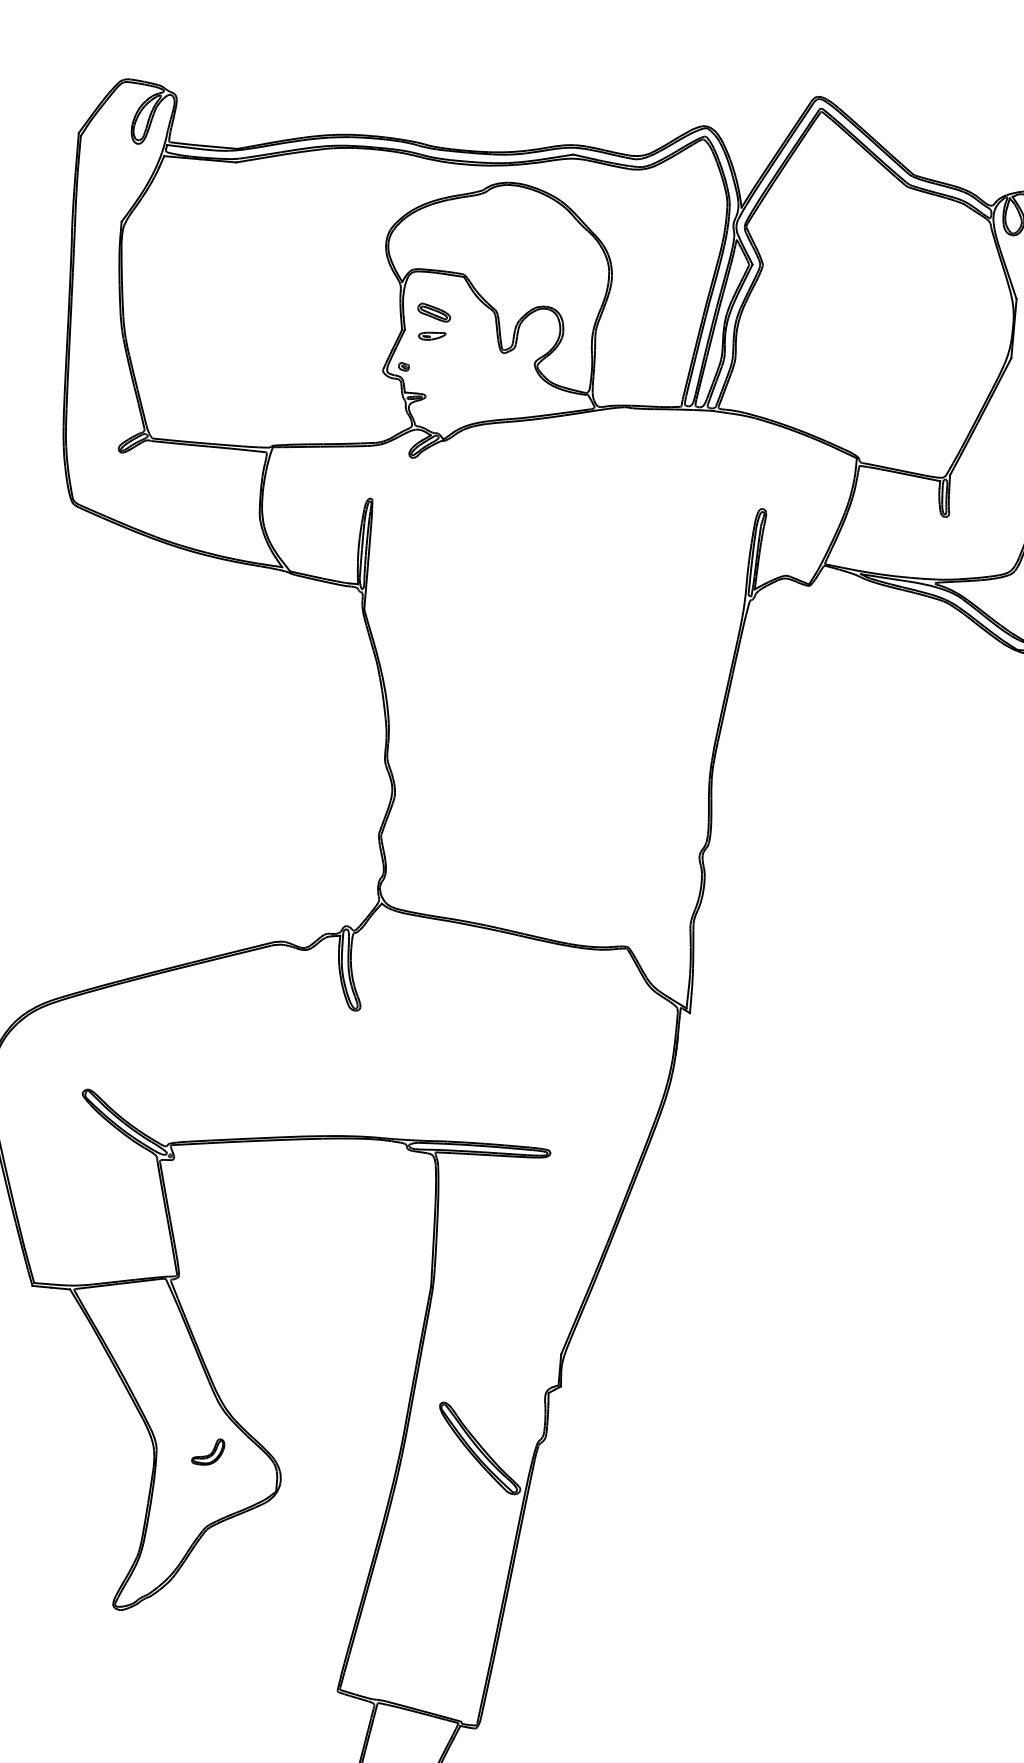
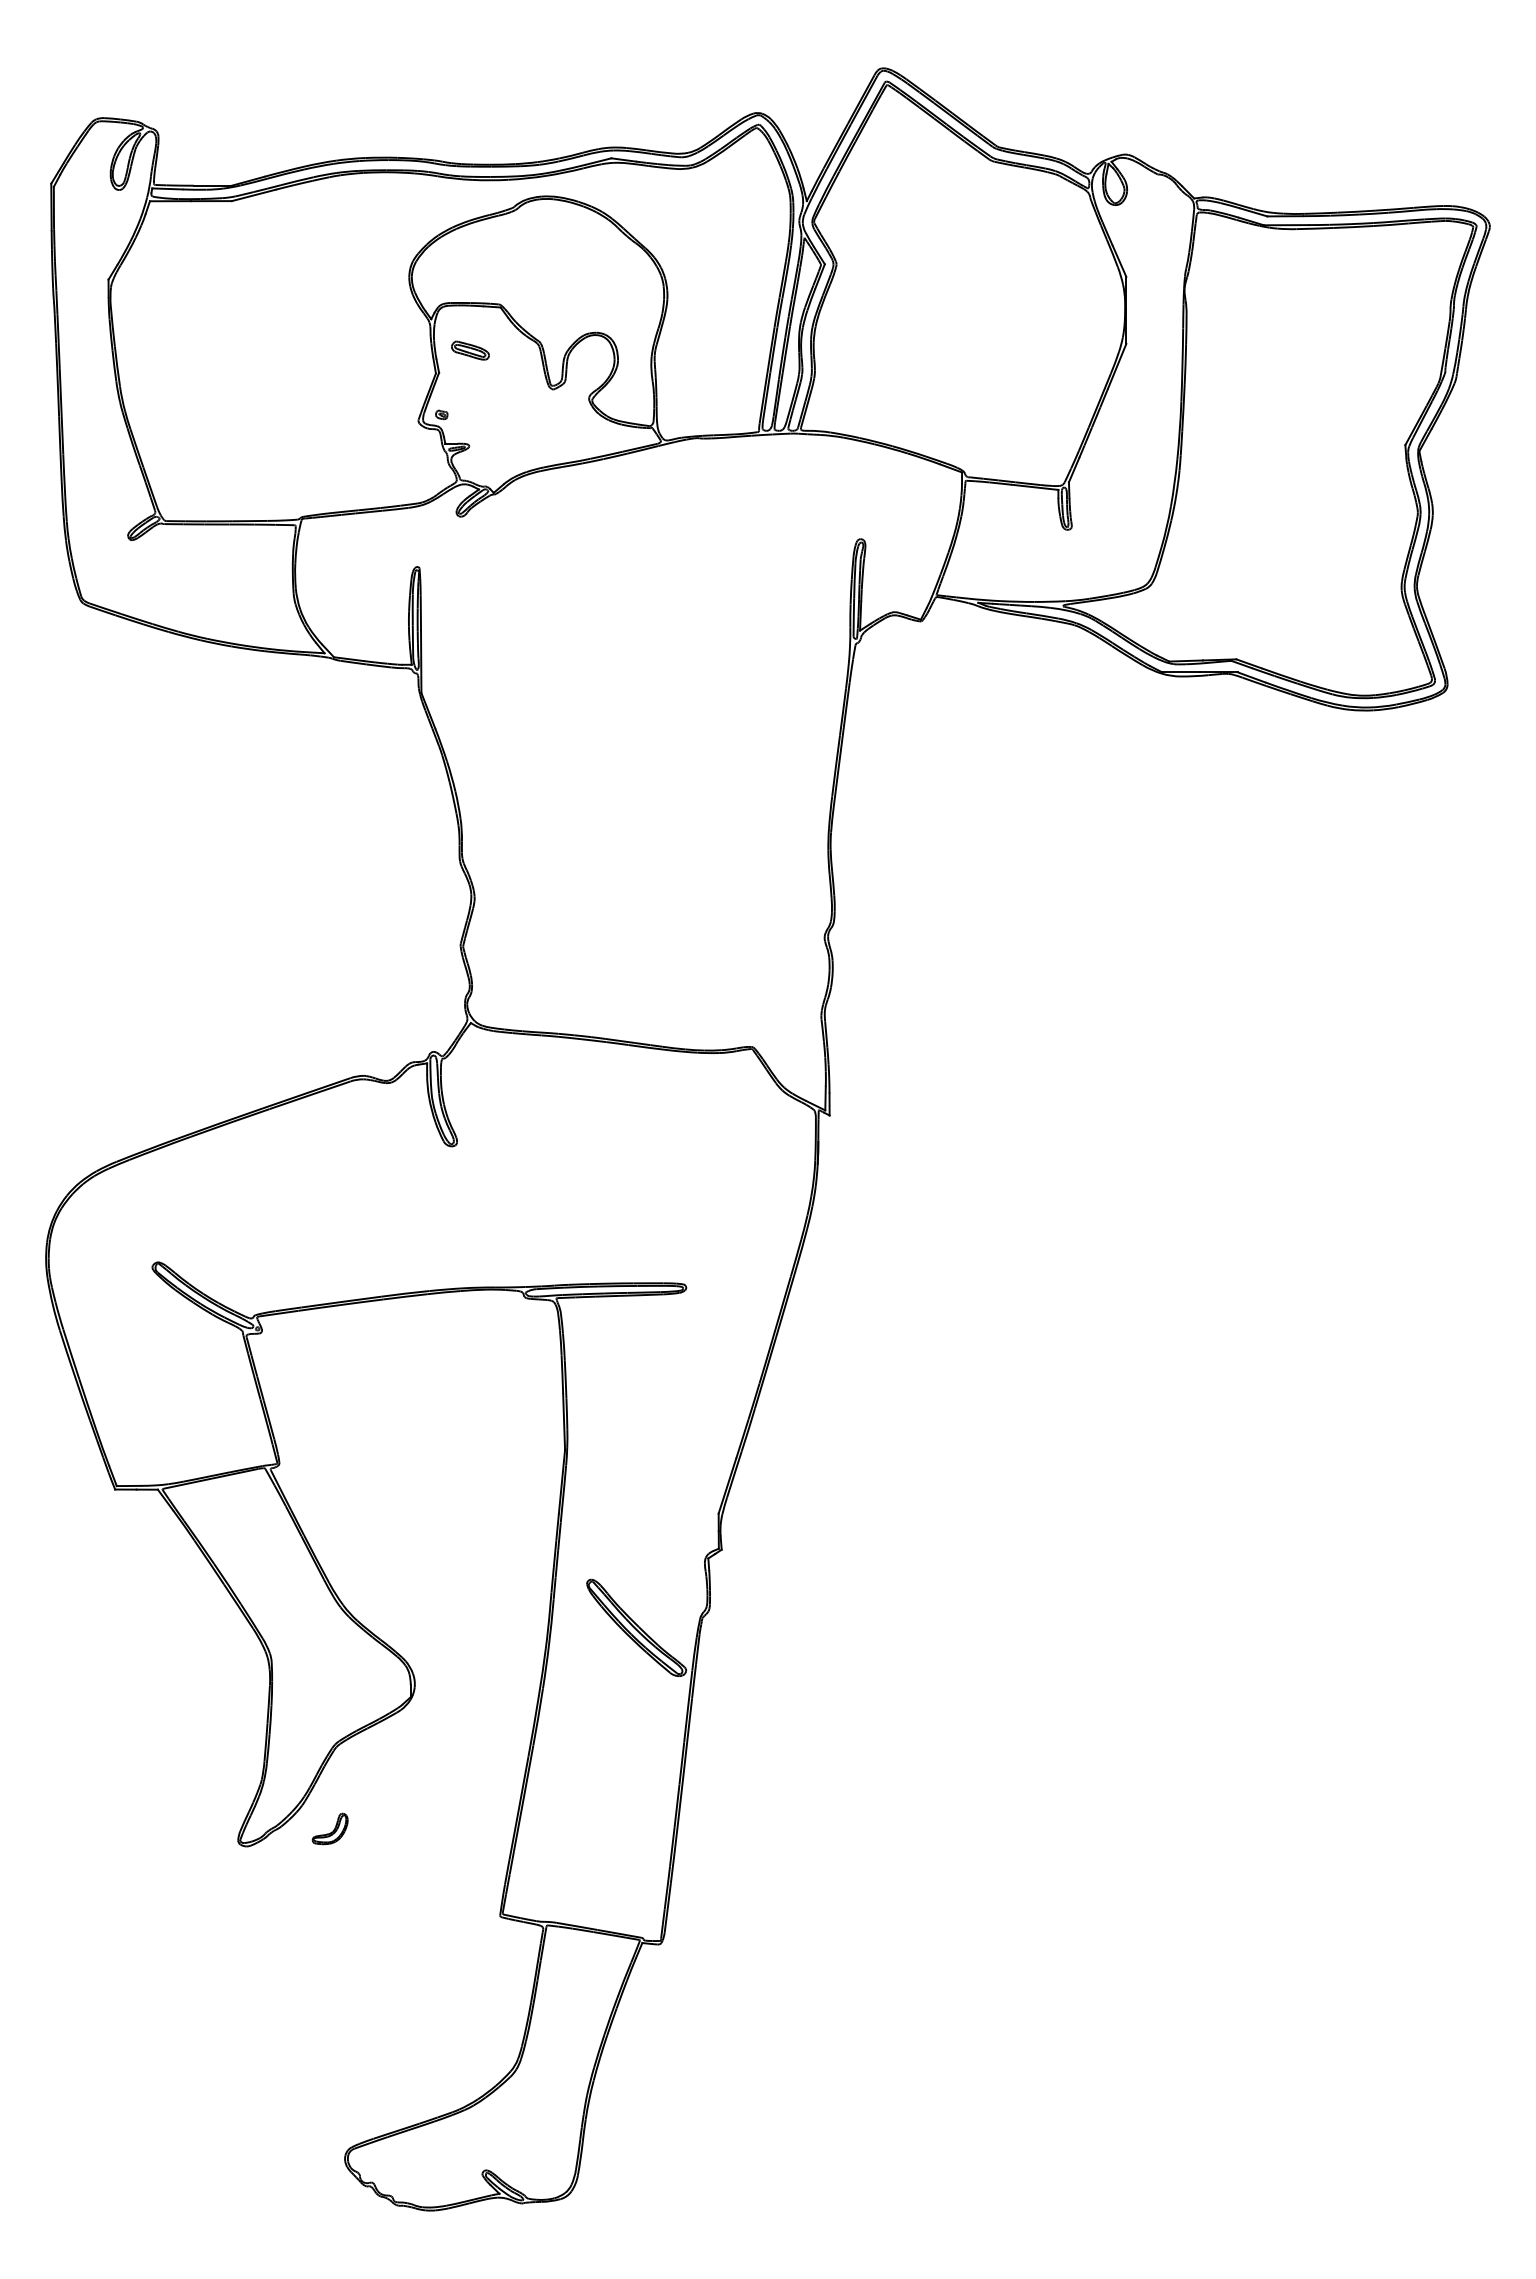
part: (432, 336) -> (470, 377), removed
part: (207, 1451) -> (329, 1828), moved

